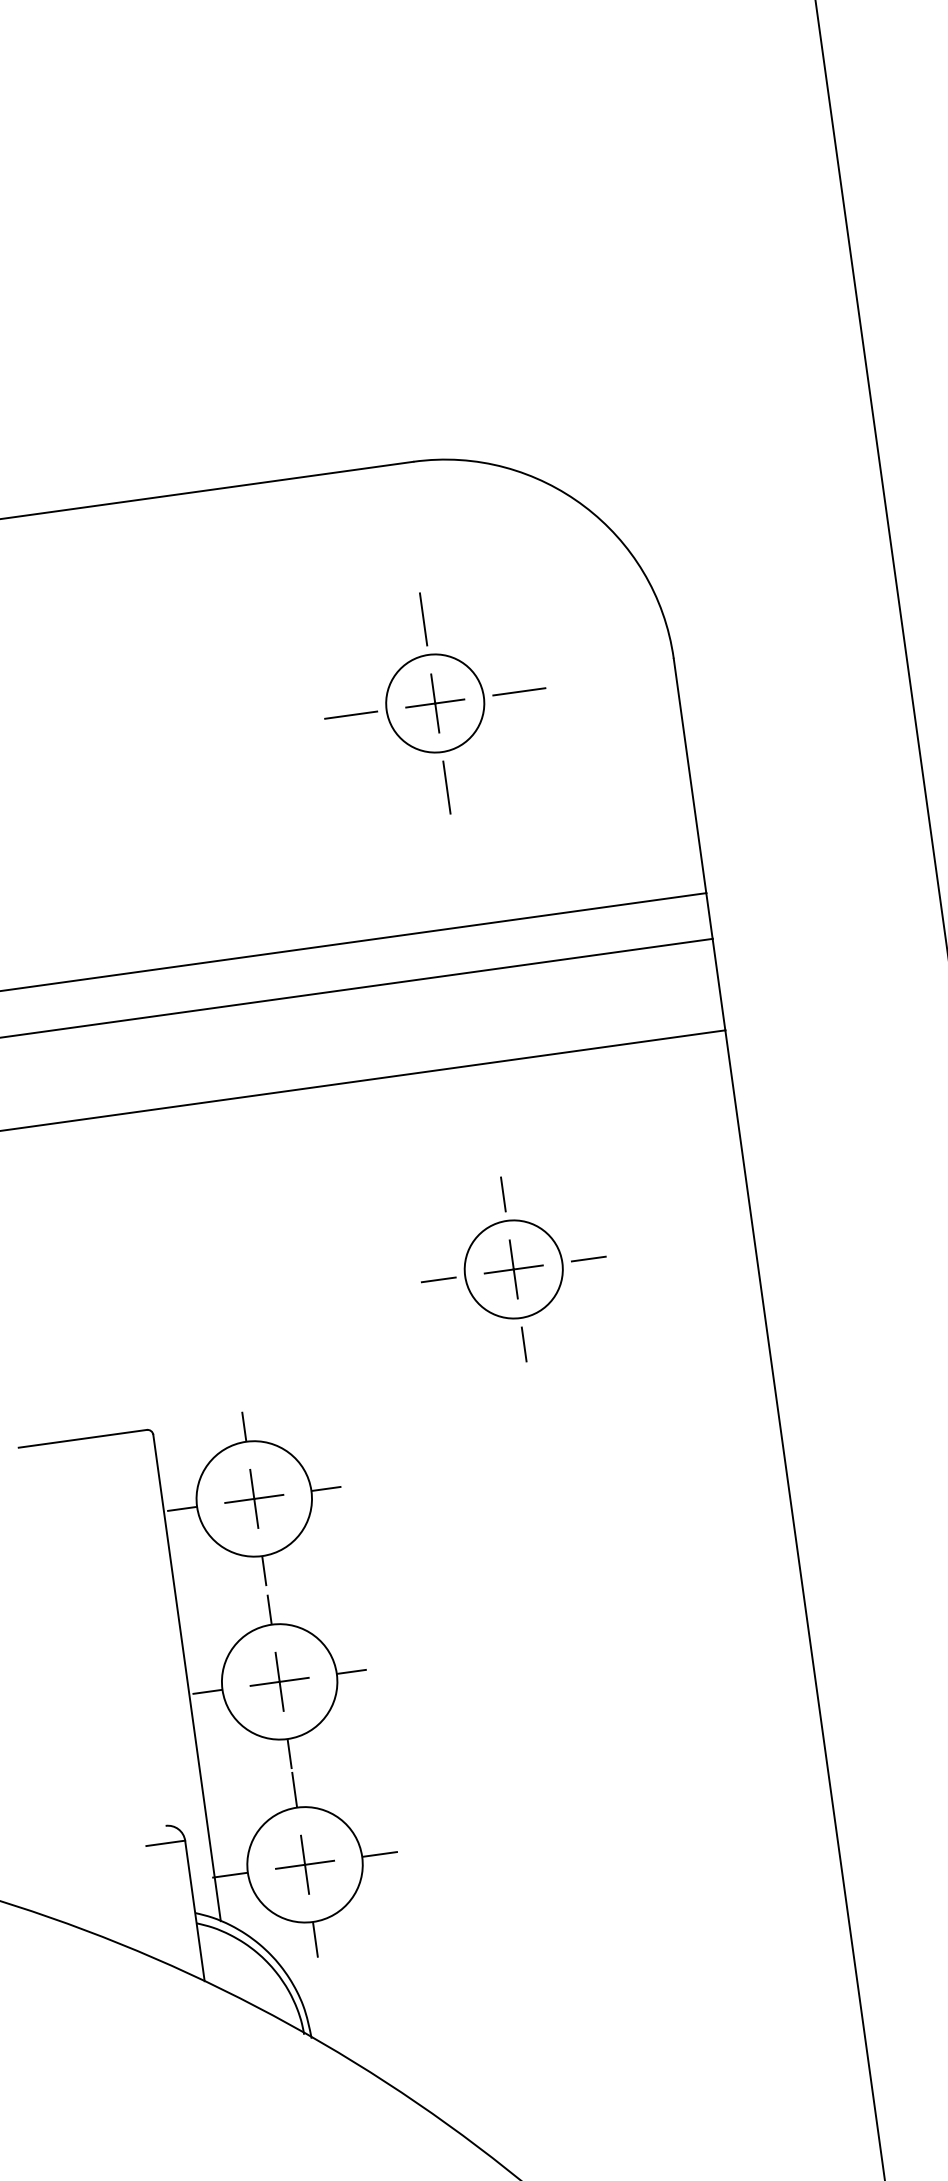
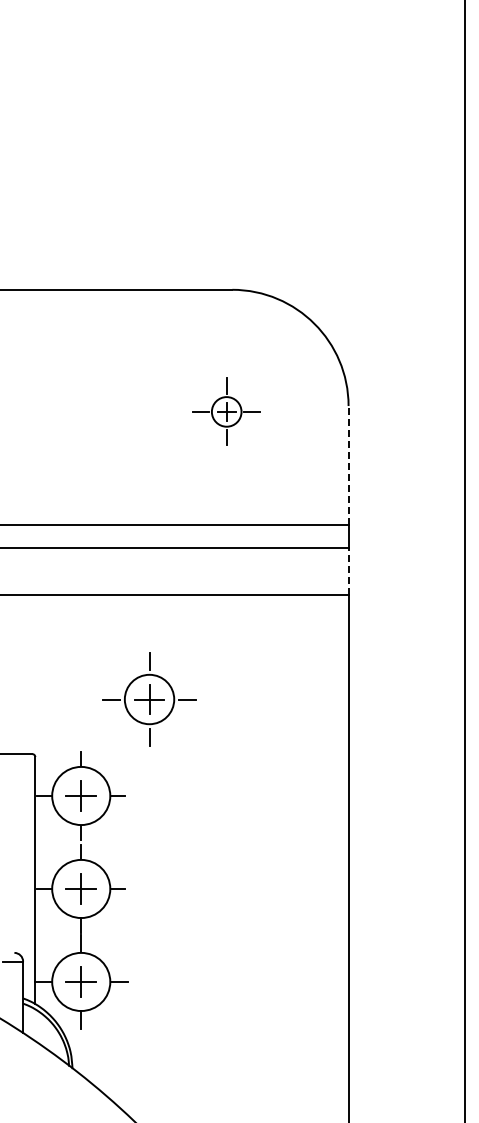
part: (435, 702) -> (226, 411), size x0.6
line: (689, 775) -> (348, 465), solid -> dashed
line: (718, 984) -> (348, 571), solid -> dashed
part: (513, 1269) -> (149, 699), moved

